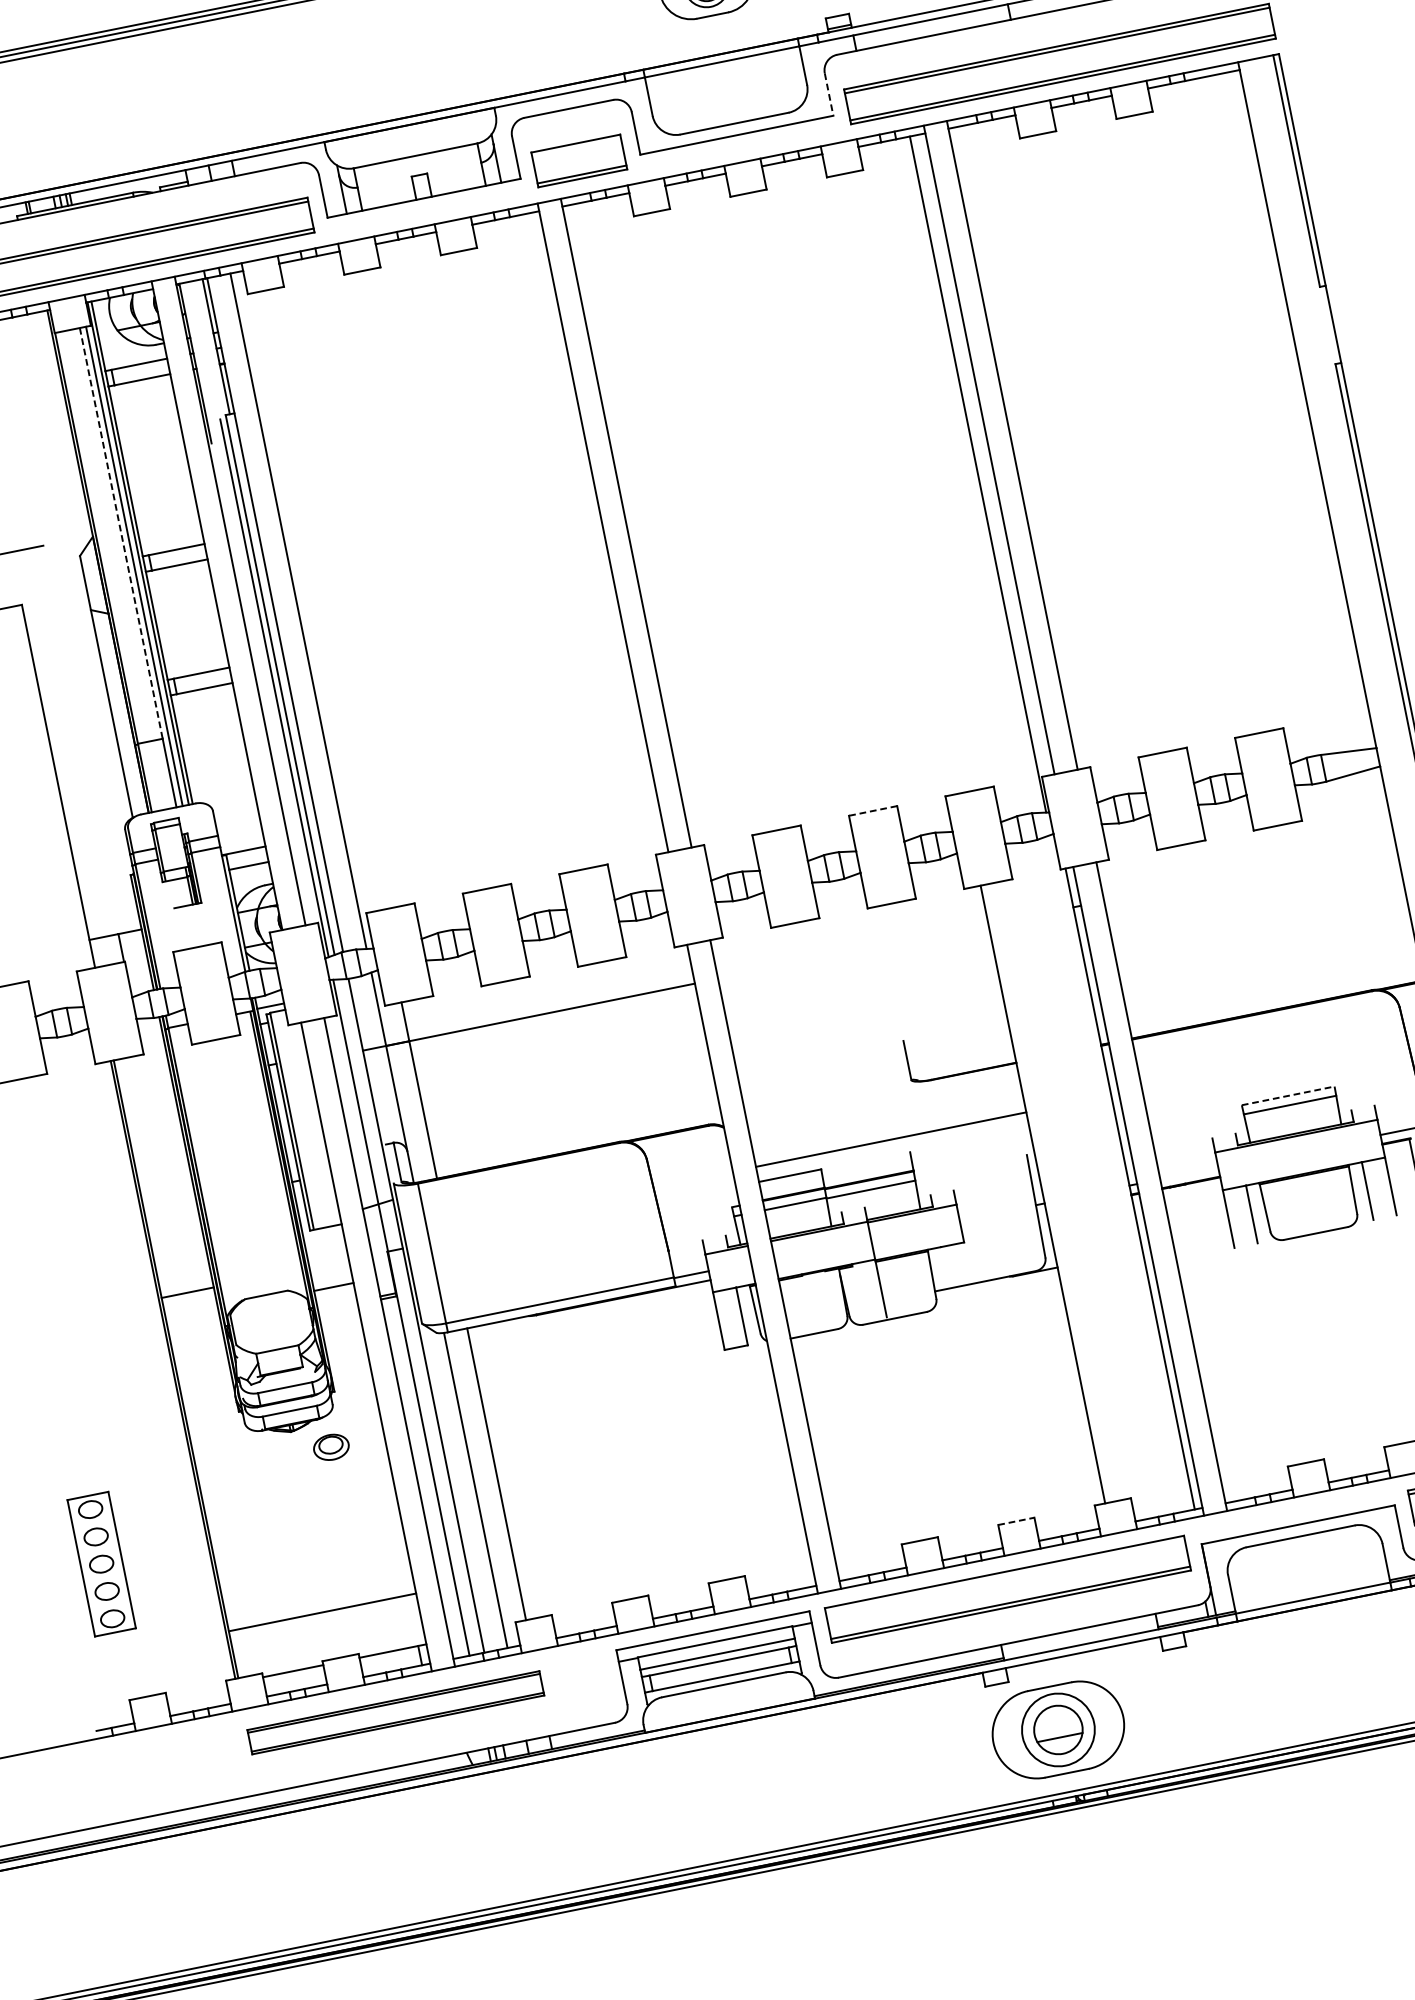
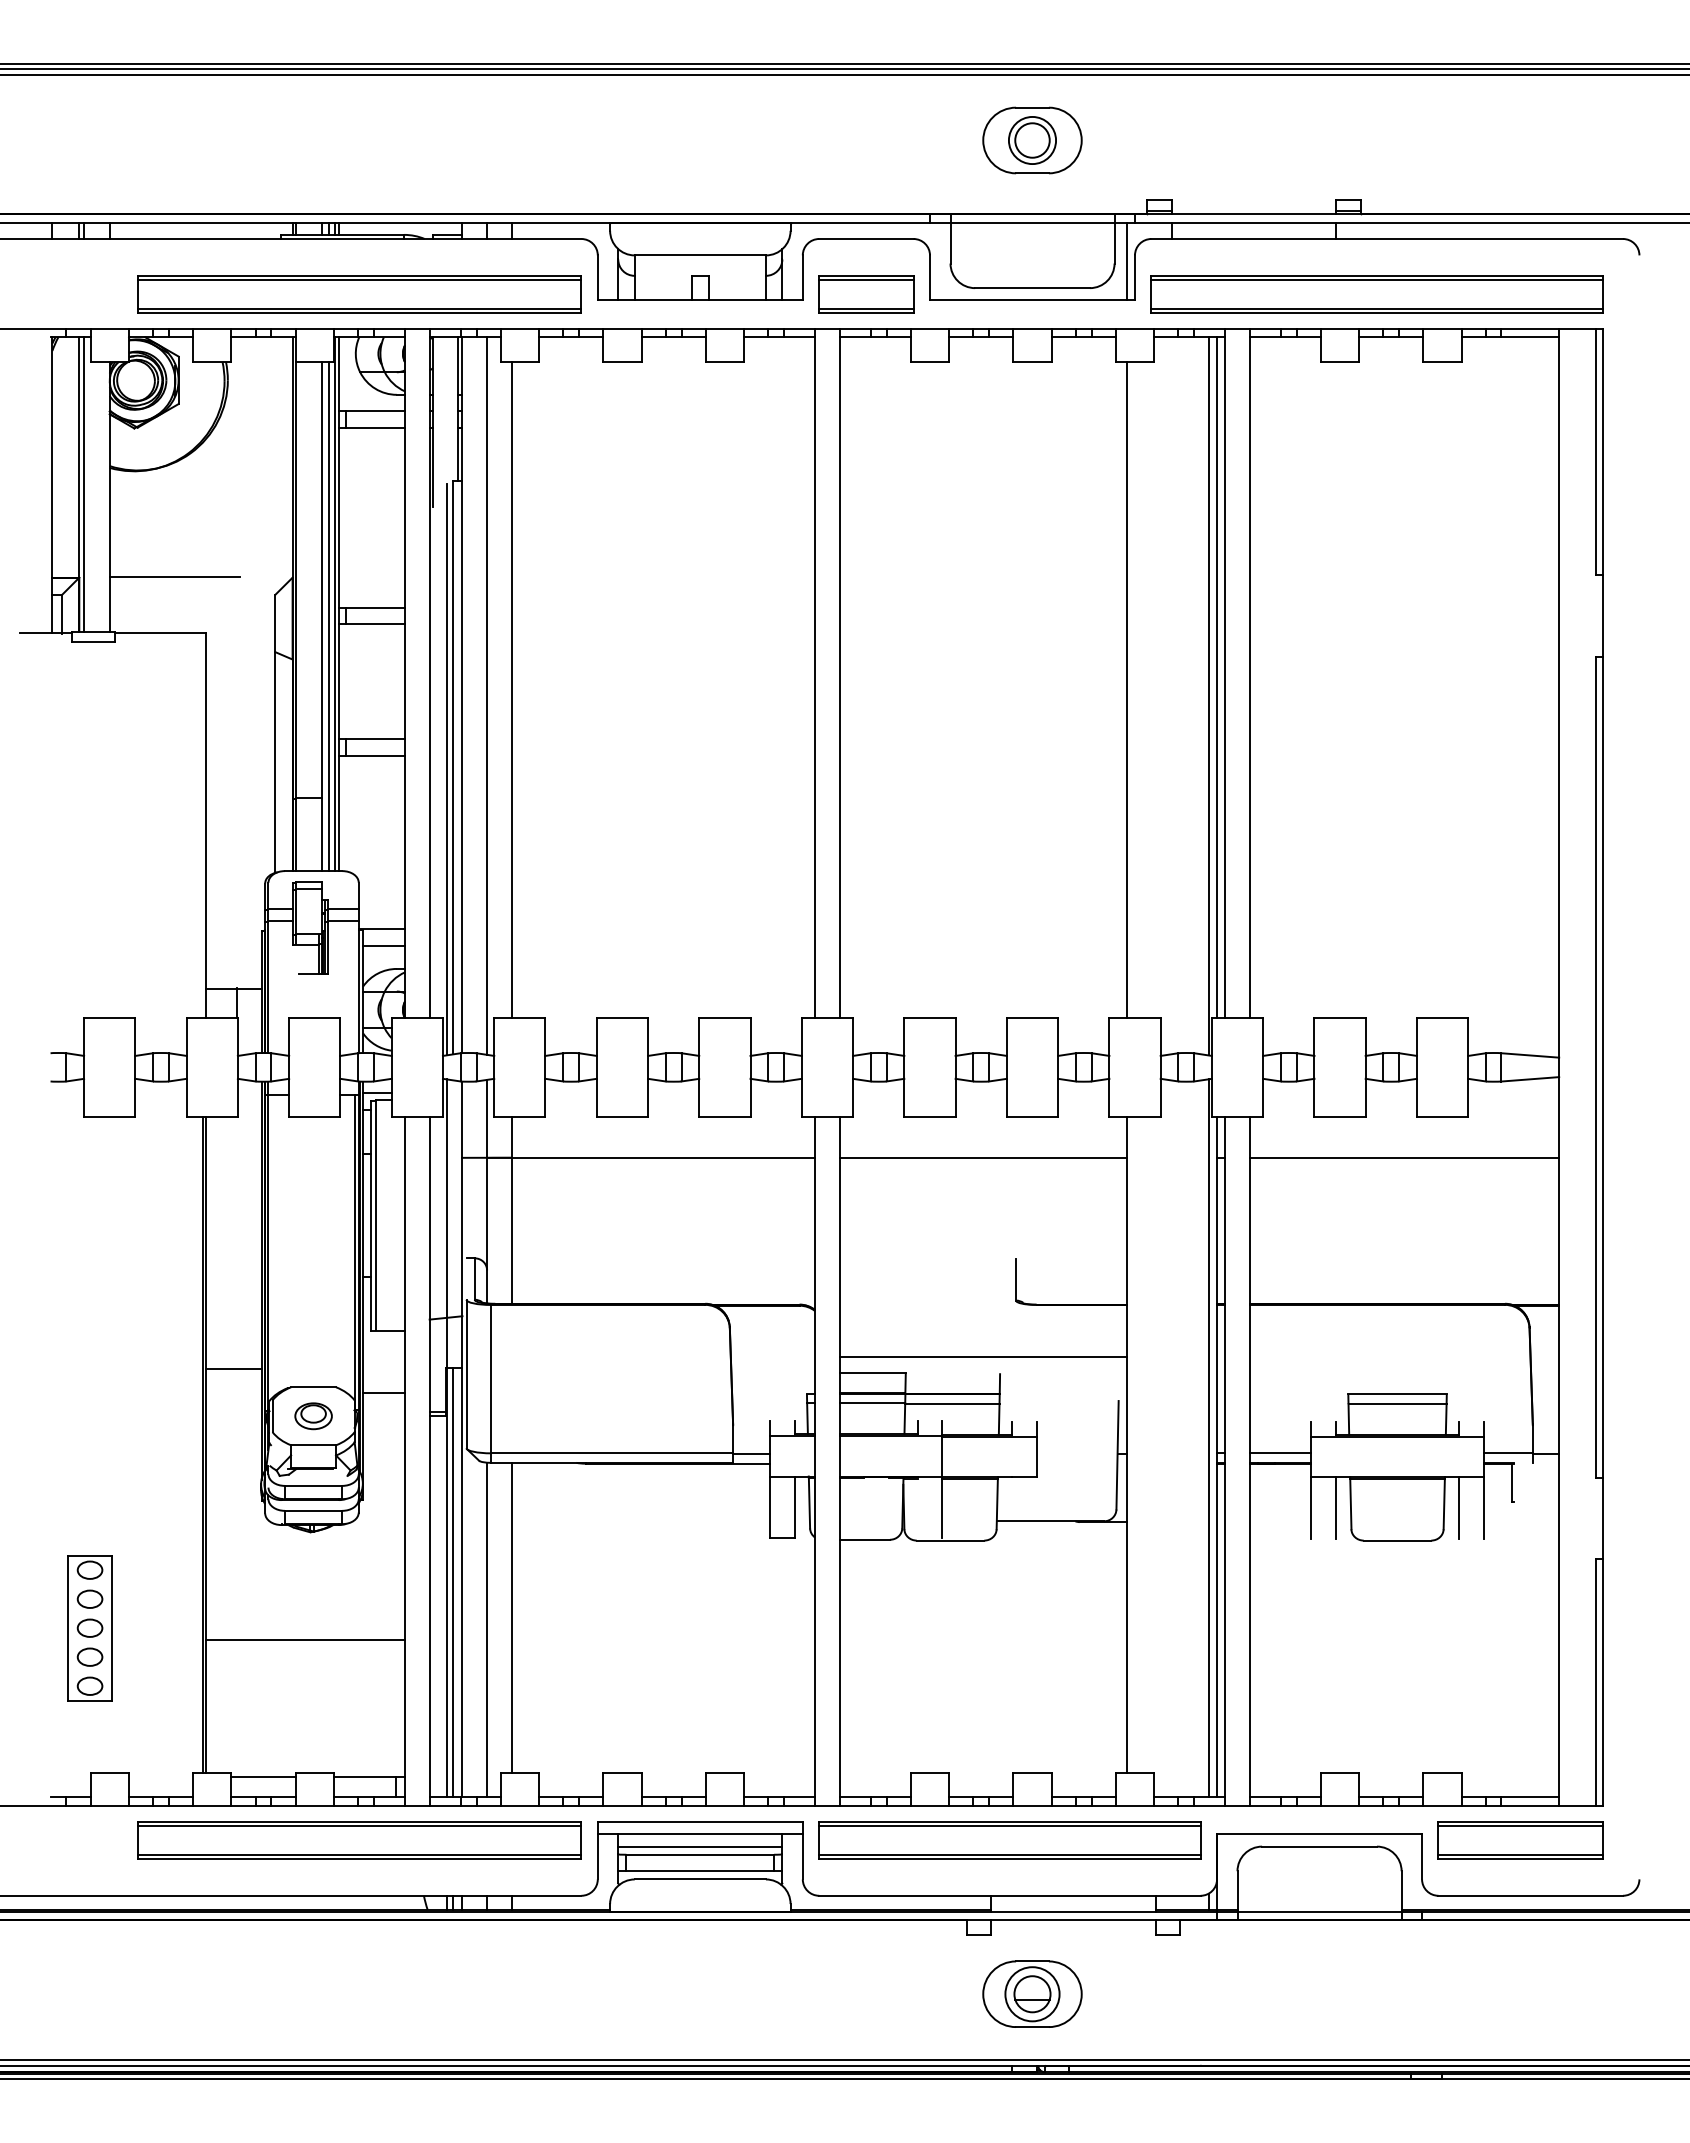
line: (817, 80) -> (1126, 261), added
line: (828, 94) -> (1134, 277), dashed -> solid
line: (576, 147) -> (866, 279), added
line: (982, 455) -> (1217, 677), added
line: (899, 484) -> (1126, 690), added
line: (121, 533) -> (322, 580), dashed -> solid
line: (320, 601) -> (511, 690), added
line: (873, 811) -> (1032, 1018), dashed -> solid
line: (1249, 871) -> (1404, 1157), added
line: (852, 951) -> (982, 1157), added
line: (1289, 1095) -> (1398, 1394), dashed -> solid
line: (1118, 1173) -> (1208, 1438), added
line: (1189, 1173) -> (1280, 1453), added
part: (331, 1447) -> (313, 1416), moved
line: (435, 1452) -> (453, 1582), added
line: (1016, 1521) -> (1032, 1772), dashed -> solid
line: (1004, 1576) -> (1009, 1826), added
line: (322, 1612) -> (305, 1639), moved
part: (395, 1712) -> (359, 1840), size x1.43
part: (1058, 1729) -> (1032, 1993), size x0.71

